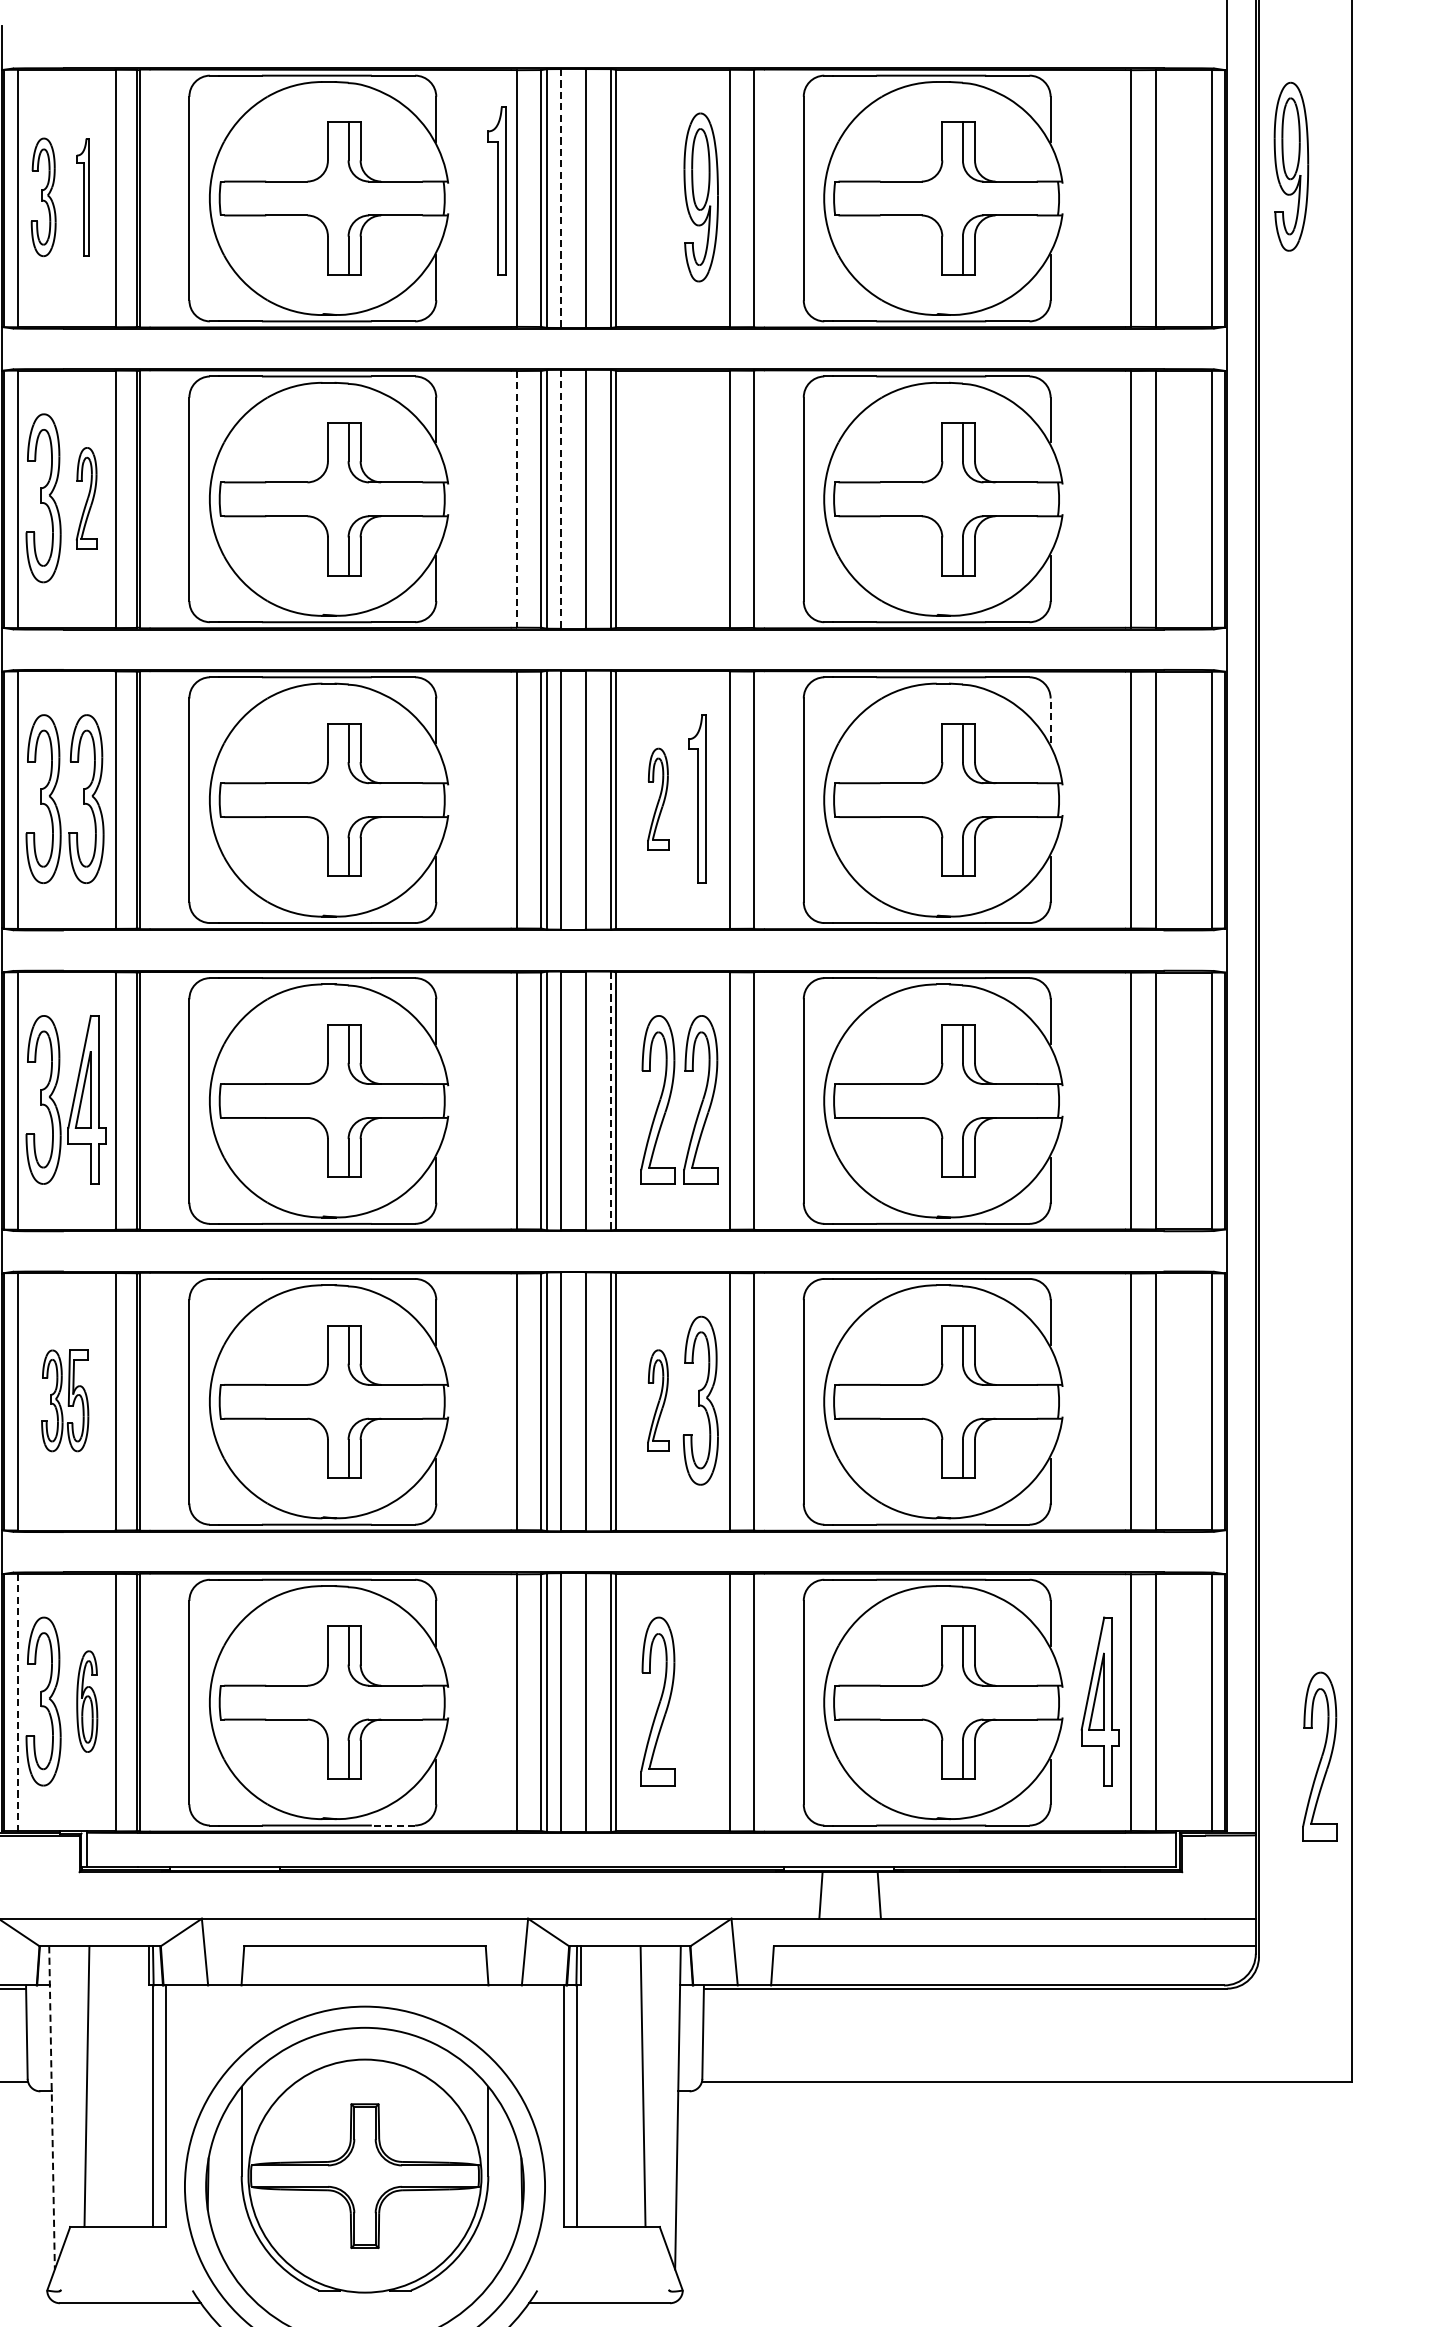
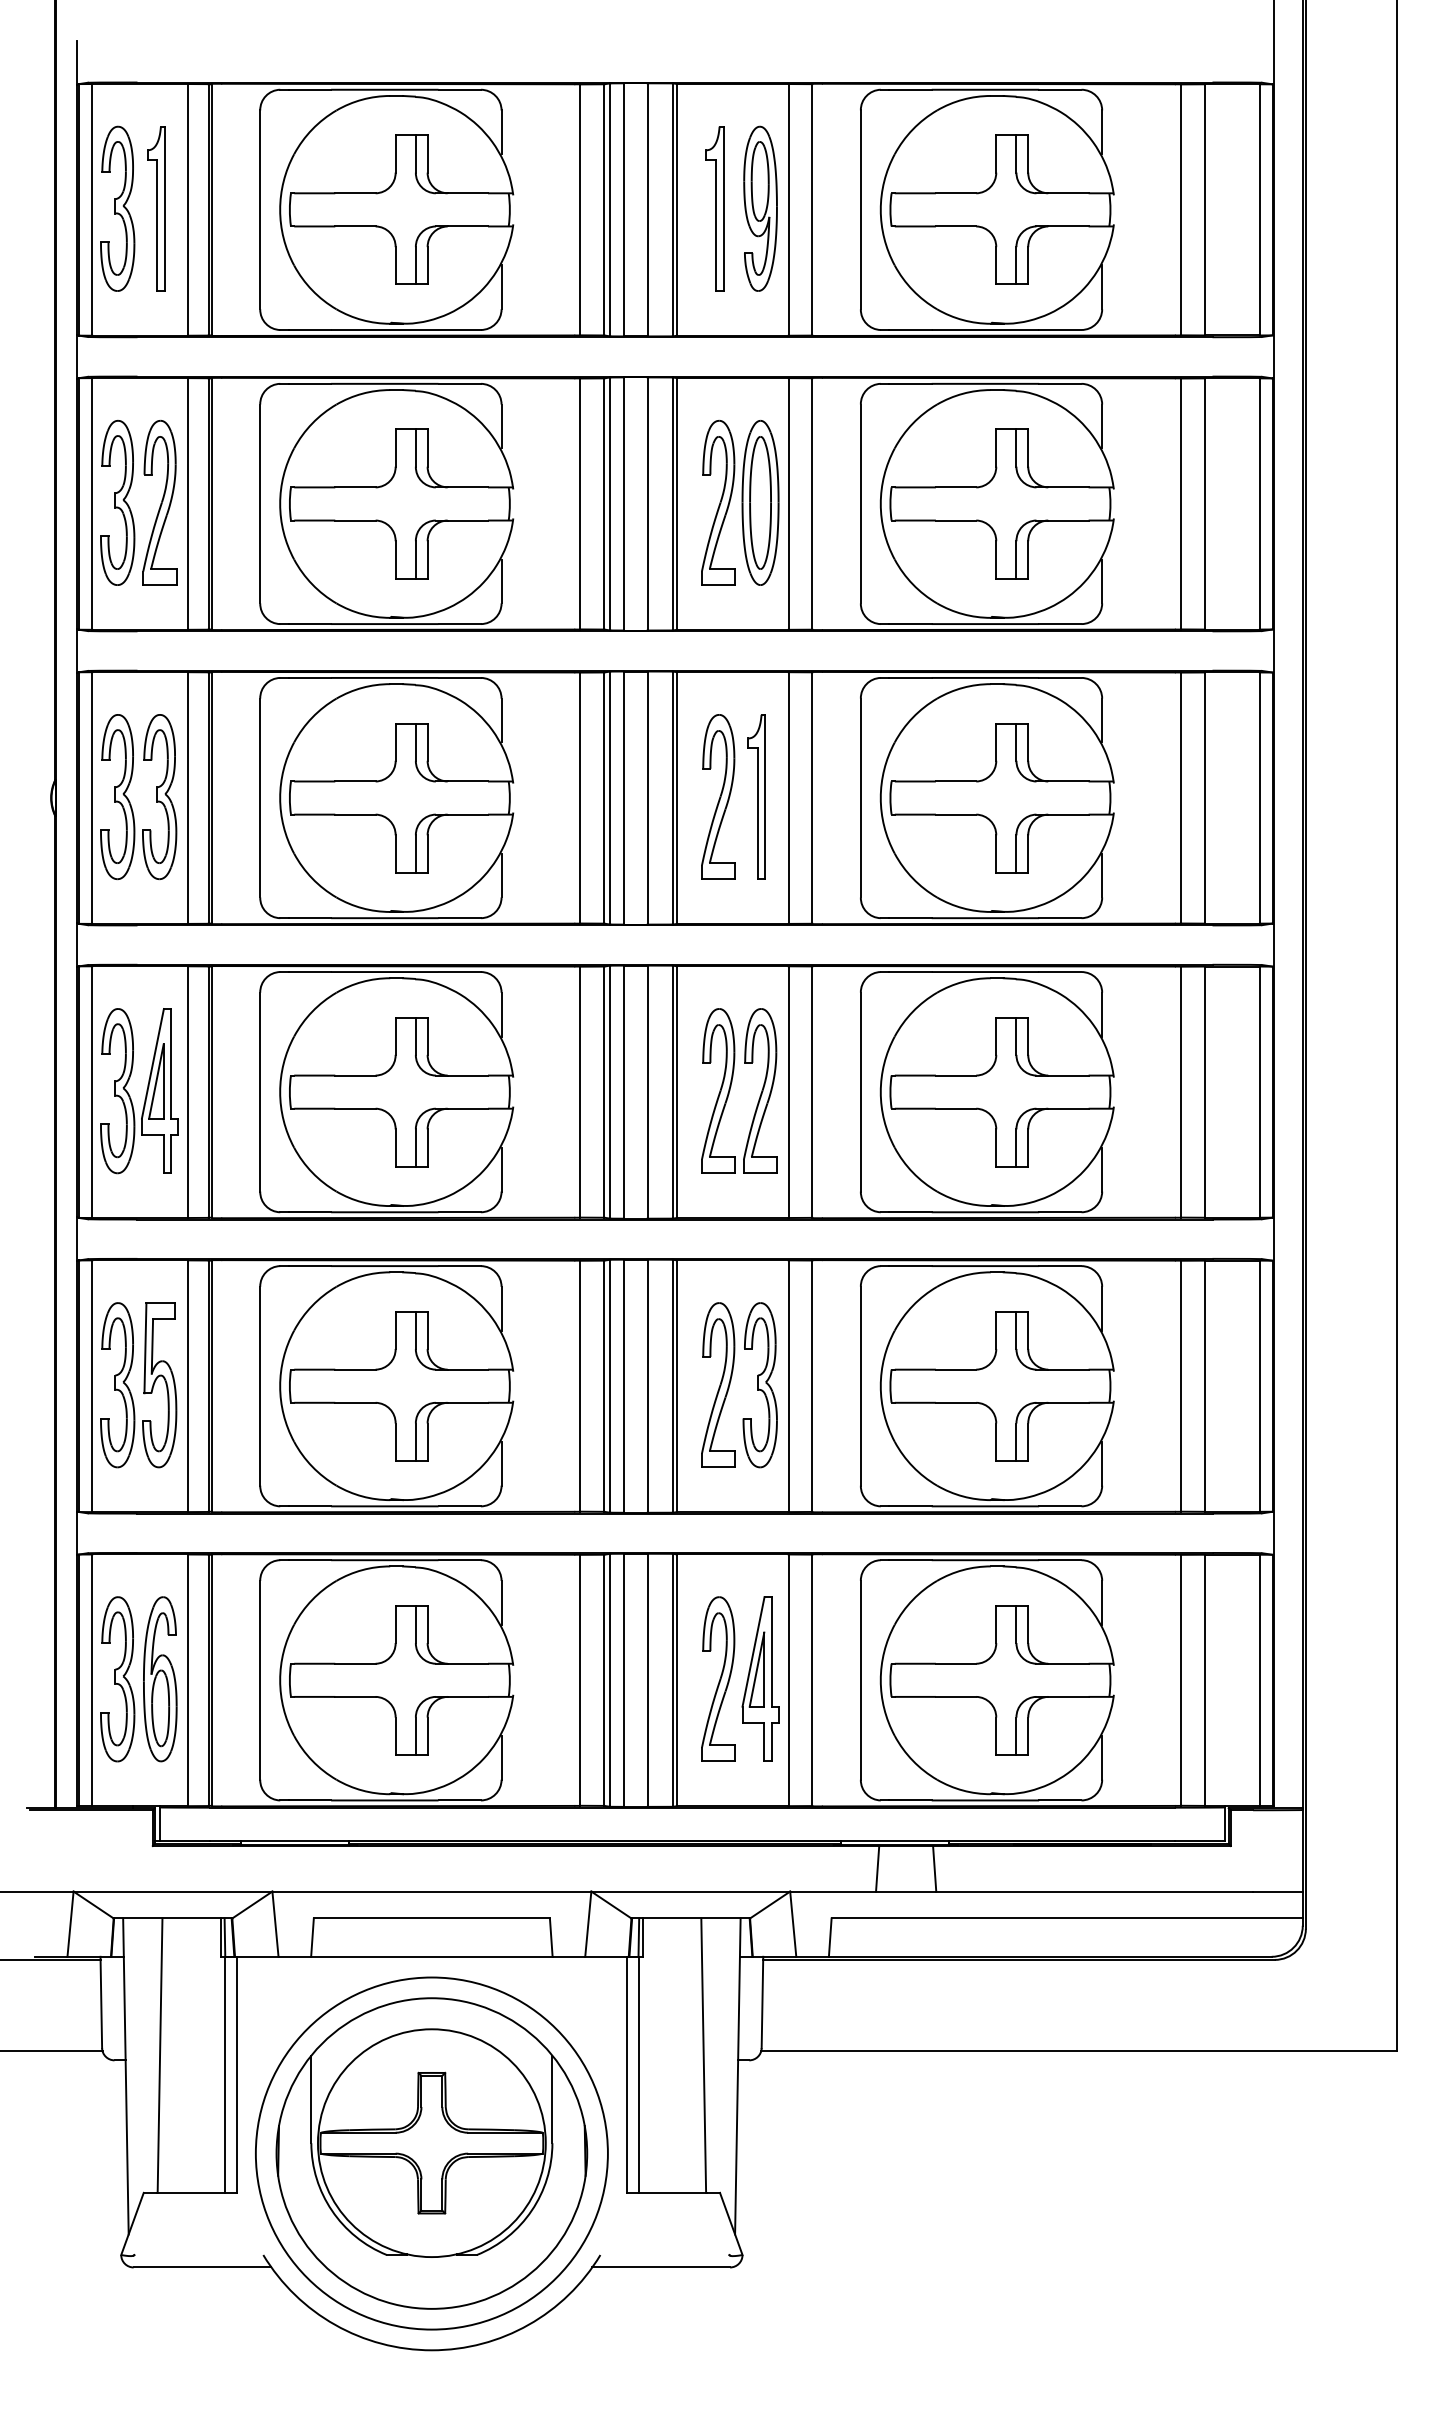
part: (1291, 166) -> (1337, 178), removed
part: (496, 190) -> (714, 208), moved
part: (43, 197) -> (117, 208), size x1.43
part: (83, 197) -> (156, 208), size x1.43
line: (561, 198) -> (623, 209), dashed -> solid
part: (86, 497) -> (159, 502), size x1.67
part: (680, 497) -> (740, 502), added
line: (517, 498) -> (580, 503), dashed -> solid
line: (561, 498) -> (623, 503), dashed -> solid
line: (1050, 720) -> (1102, 720), dashed -> solid
part: (658, 798) -> (718, 796), size x1.67
line: (611, 1101) -> (672, 1092), dashed -> solid
part: (658, 1400) -> (718, 1384), size x1.67
part: (64, 1401) -> (138, 1385), size x1.67
part: (1100, 1700) -> (760, 1678), moved
part: (87, 1701) -> (160, 1679), size x1.67
line: (17, 1702) -> (92, 1680), dashed -> solid
part: (1319, 1756) -> (1365, 1732), removed
line: (393, 1825) -> (459, 1800), dashed -> solid
line: (51, 2107) -> (125, 2076), dashed -> solid

